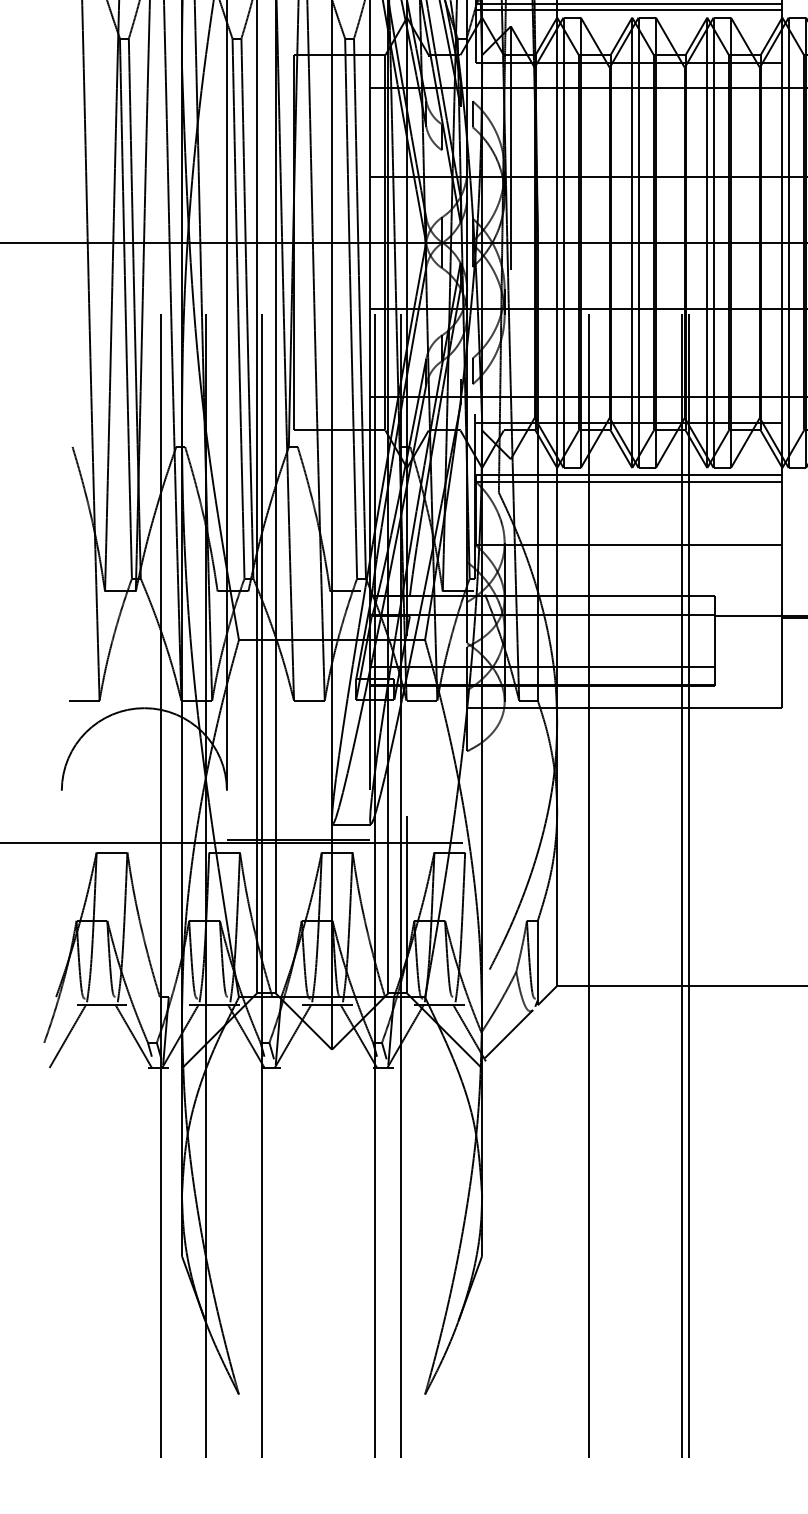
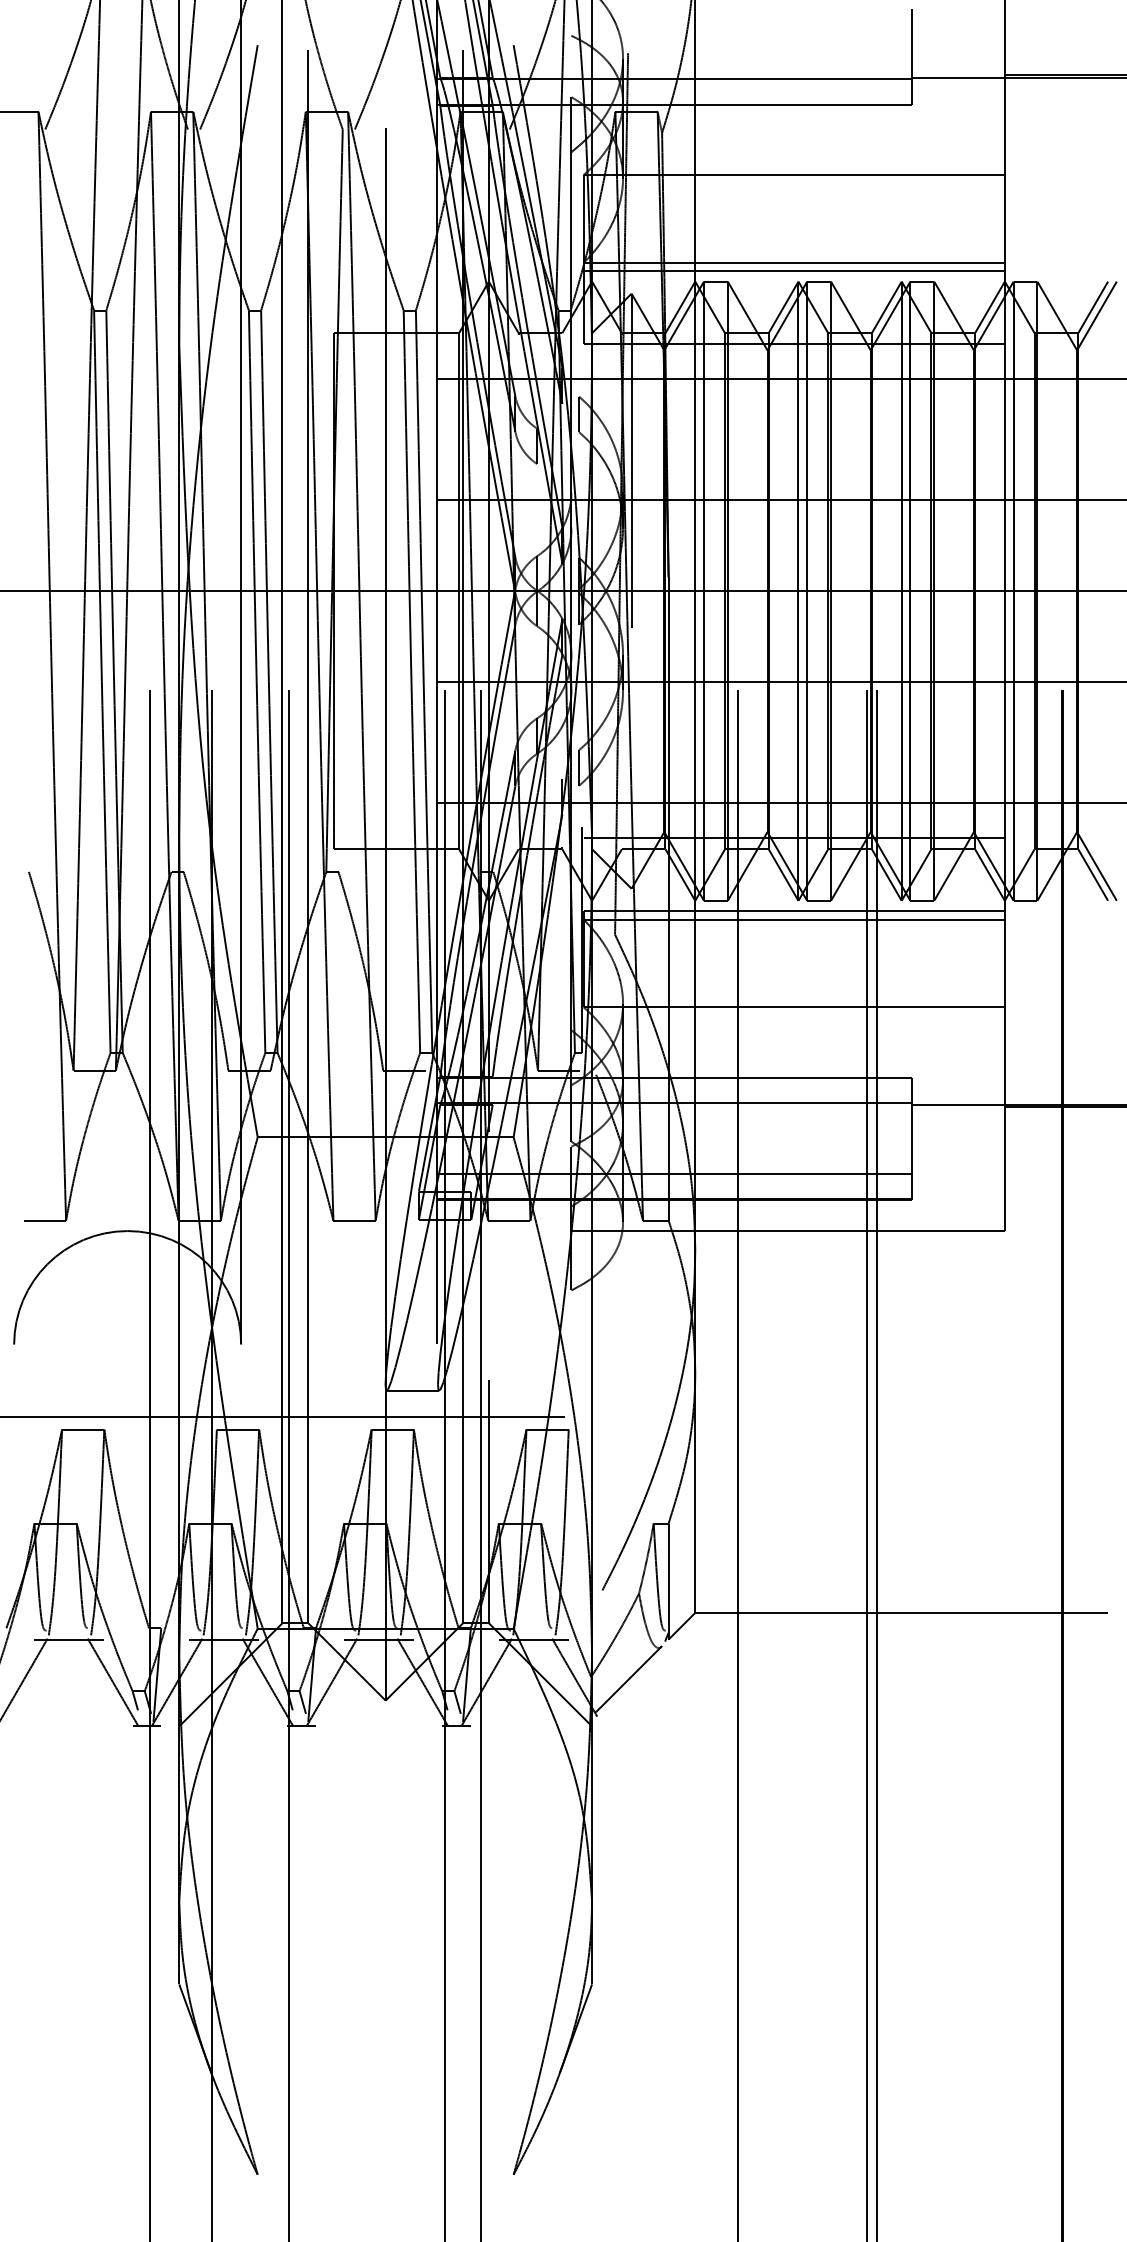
line: (298, 839) -> (339, 1411), removed

